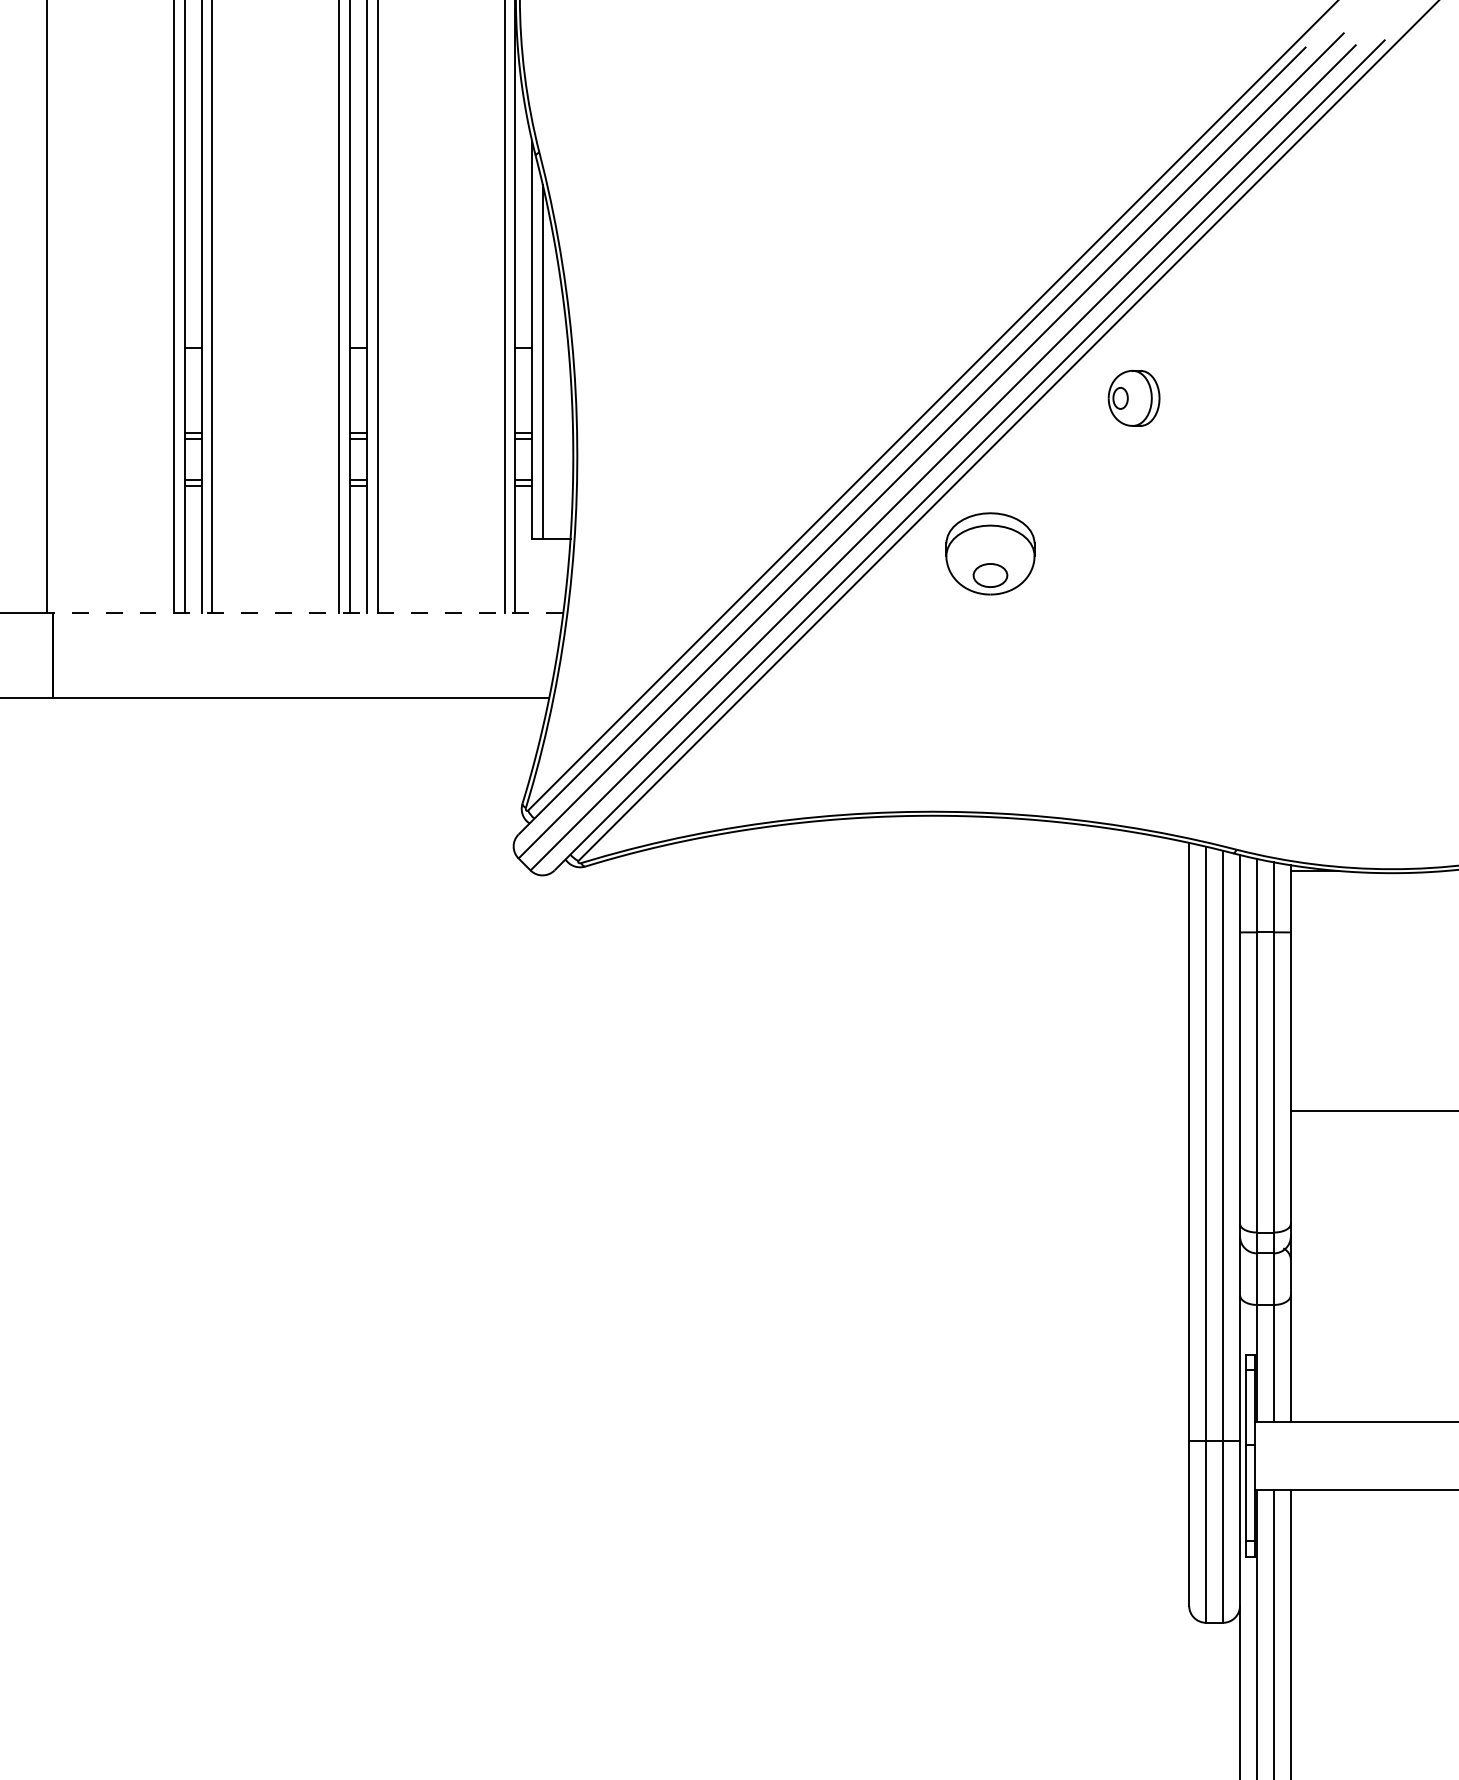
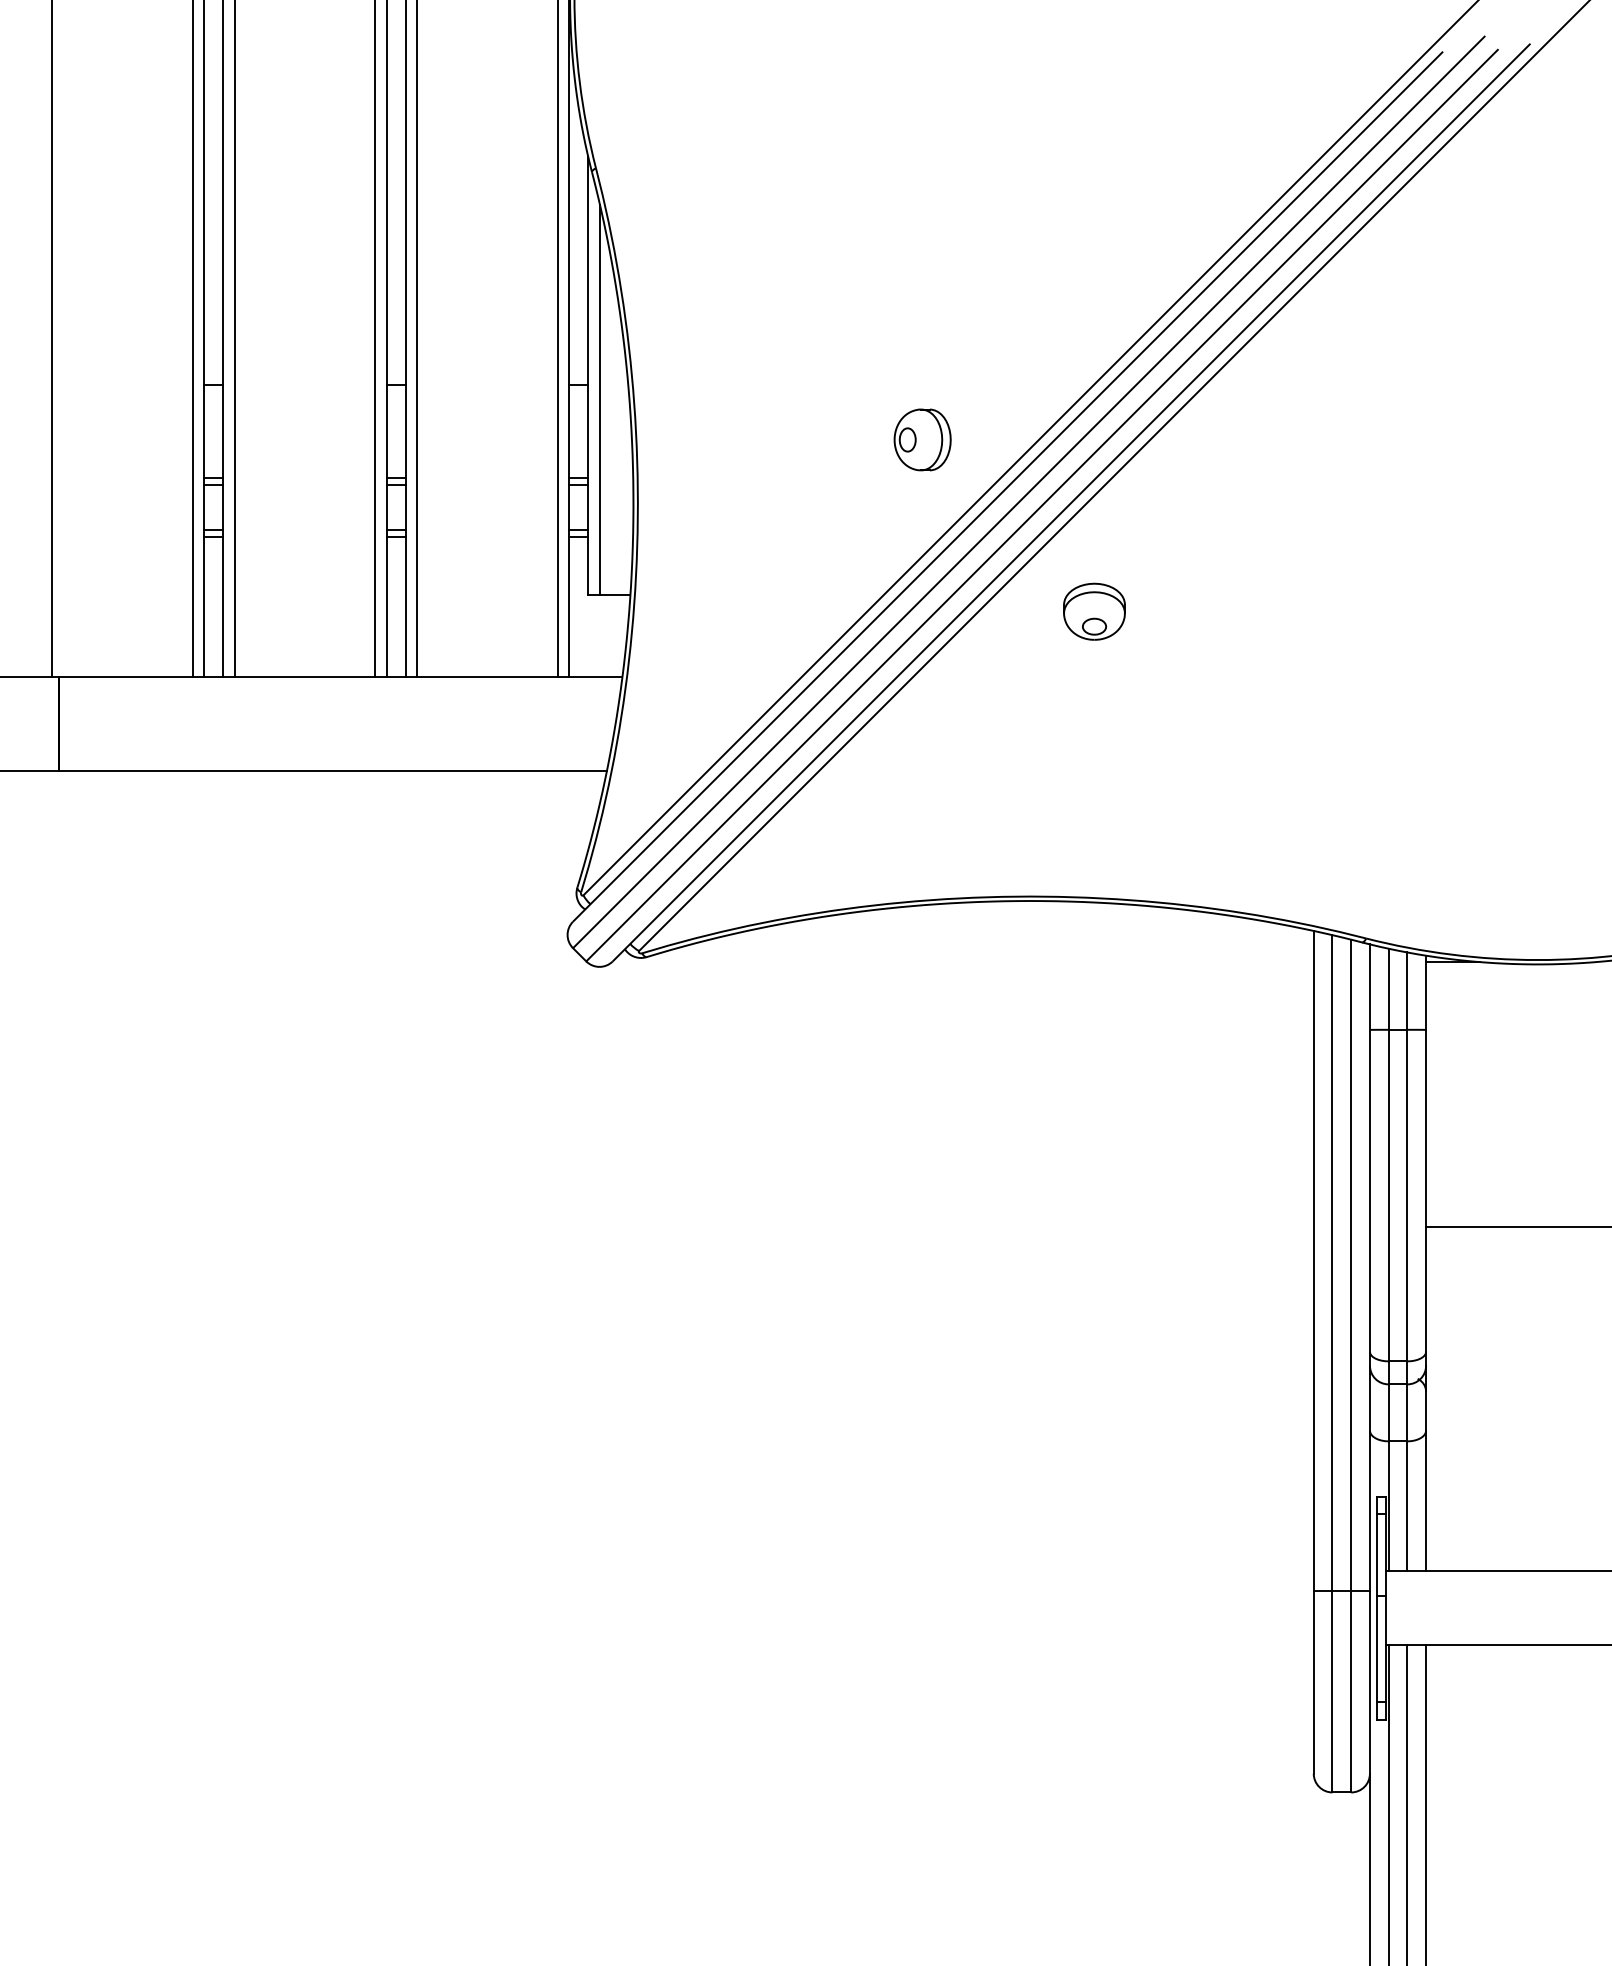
part: (1133, 398) -> (921, 440), moved
part: (990, 553) -> (1094, 611), size x0.62
line: (307, 613) -> (339, 677), dashed -> solid

